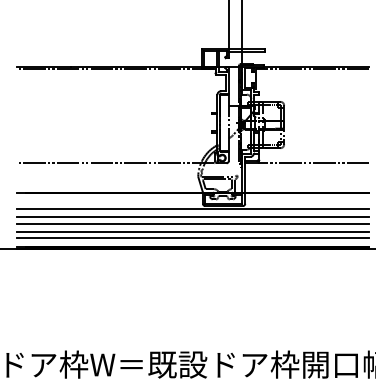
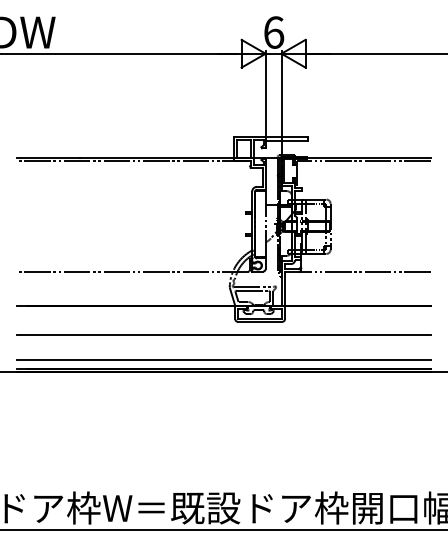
line: (192, 209) -> (223, 325), removed
line: (192, 223) -> (223, 342), removed
line: (192, 231) -> (223, 351), removed

